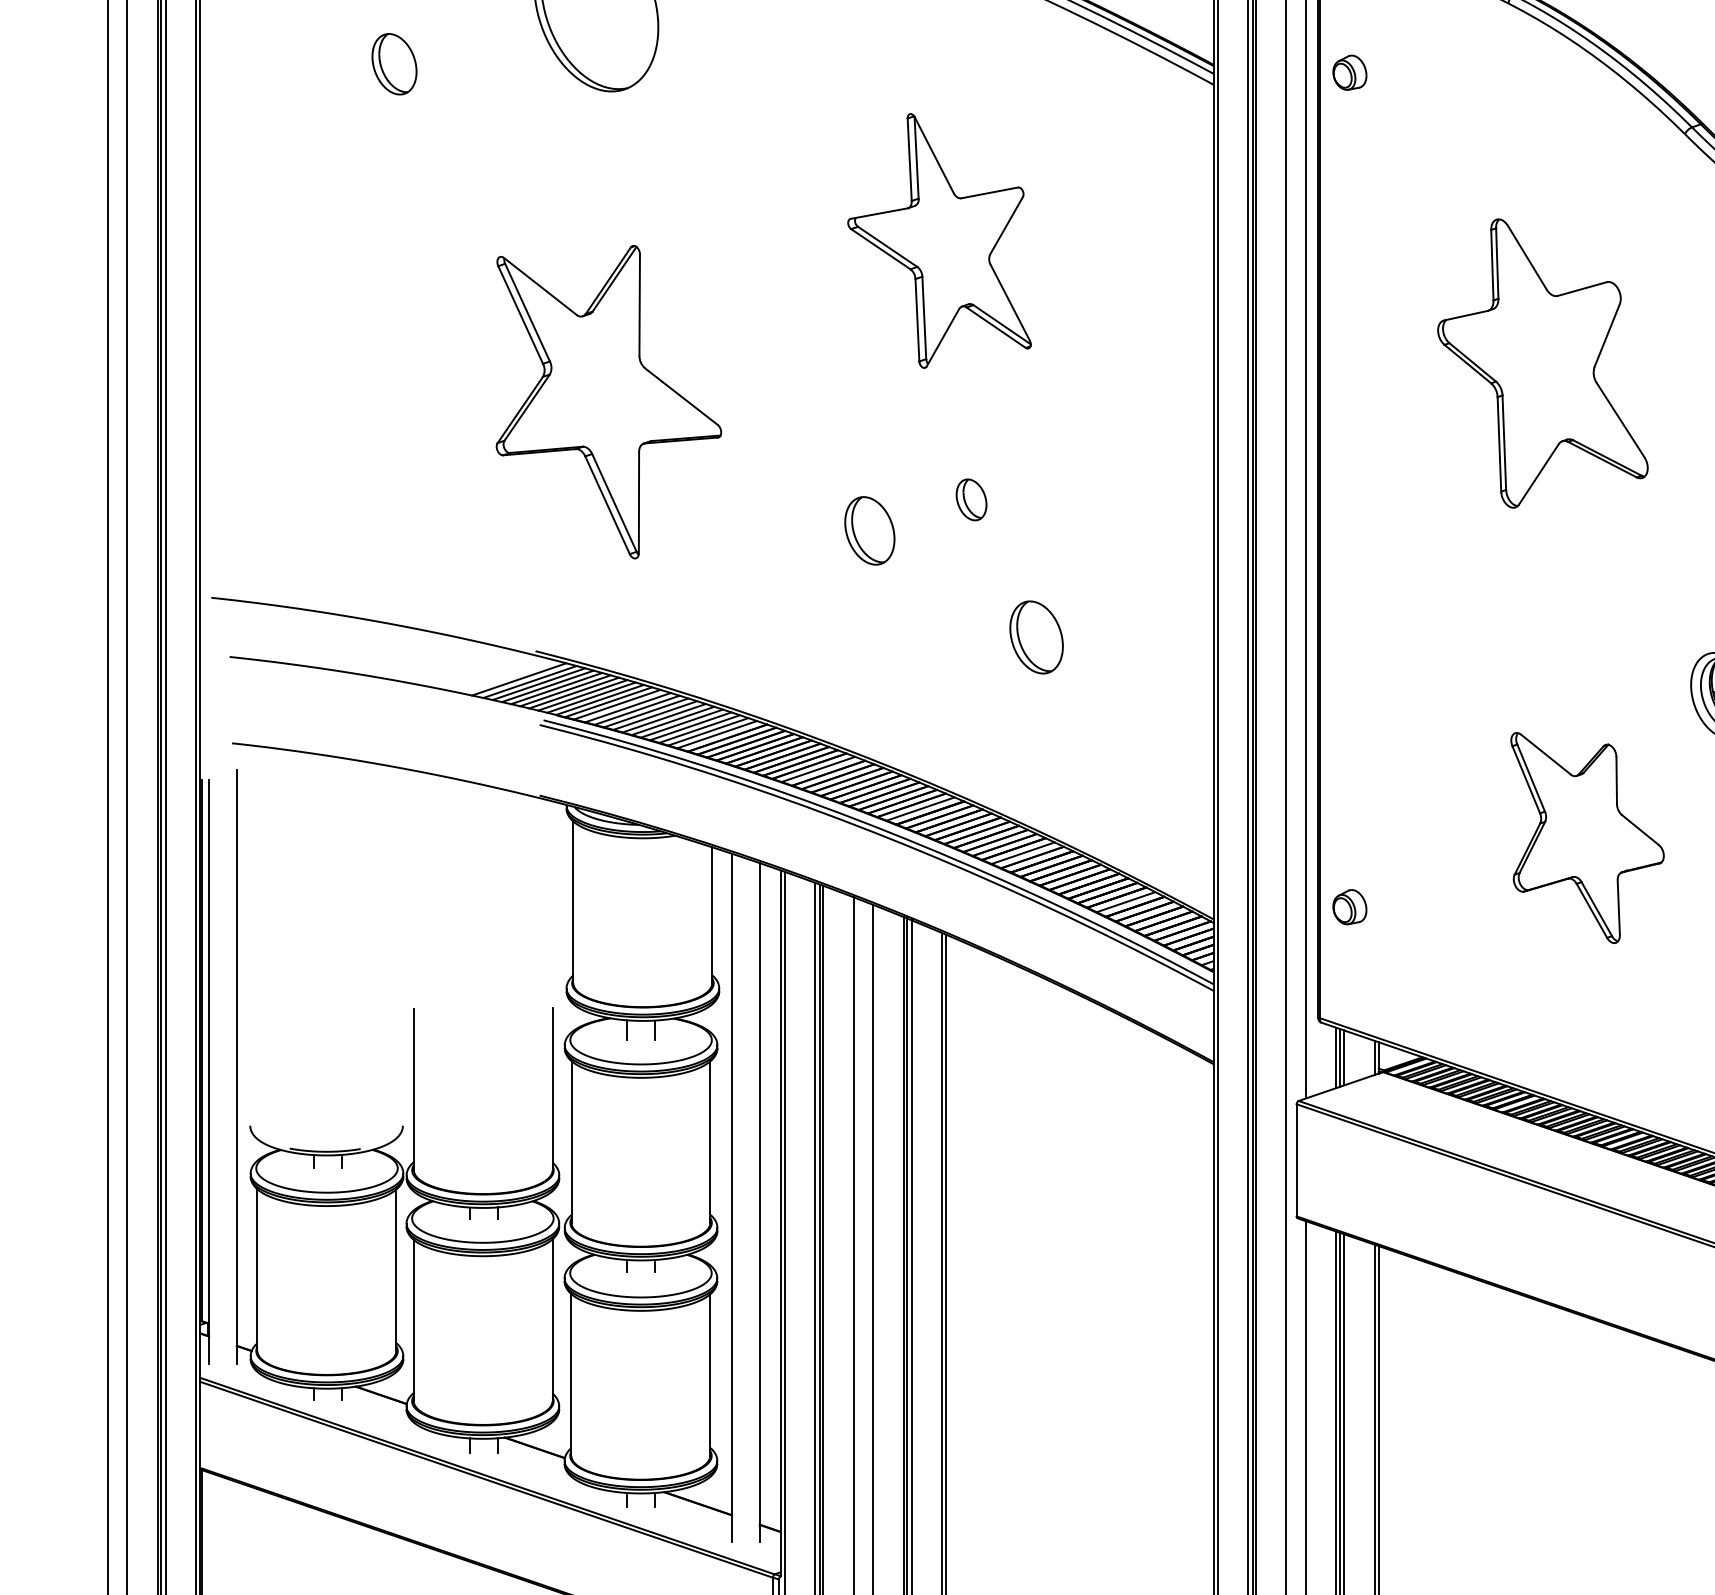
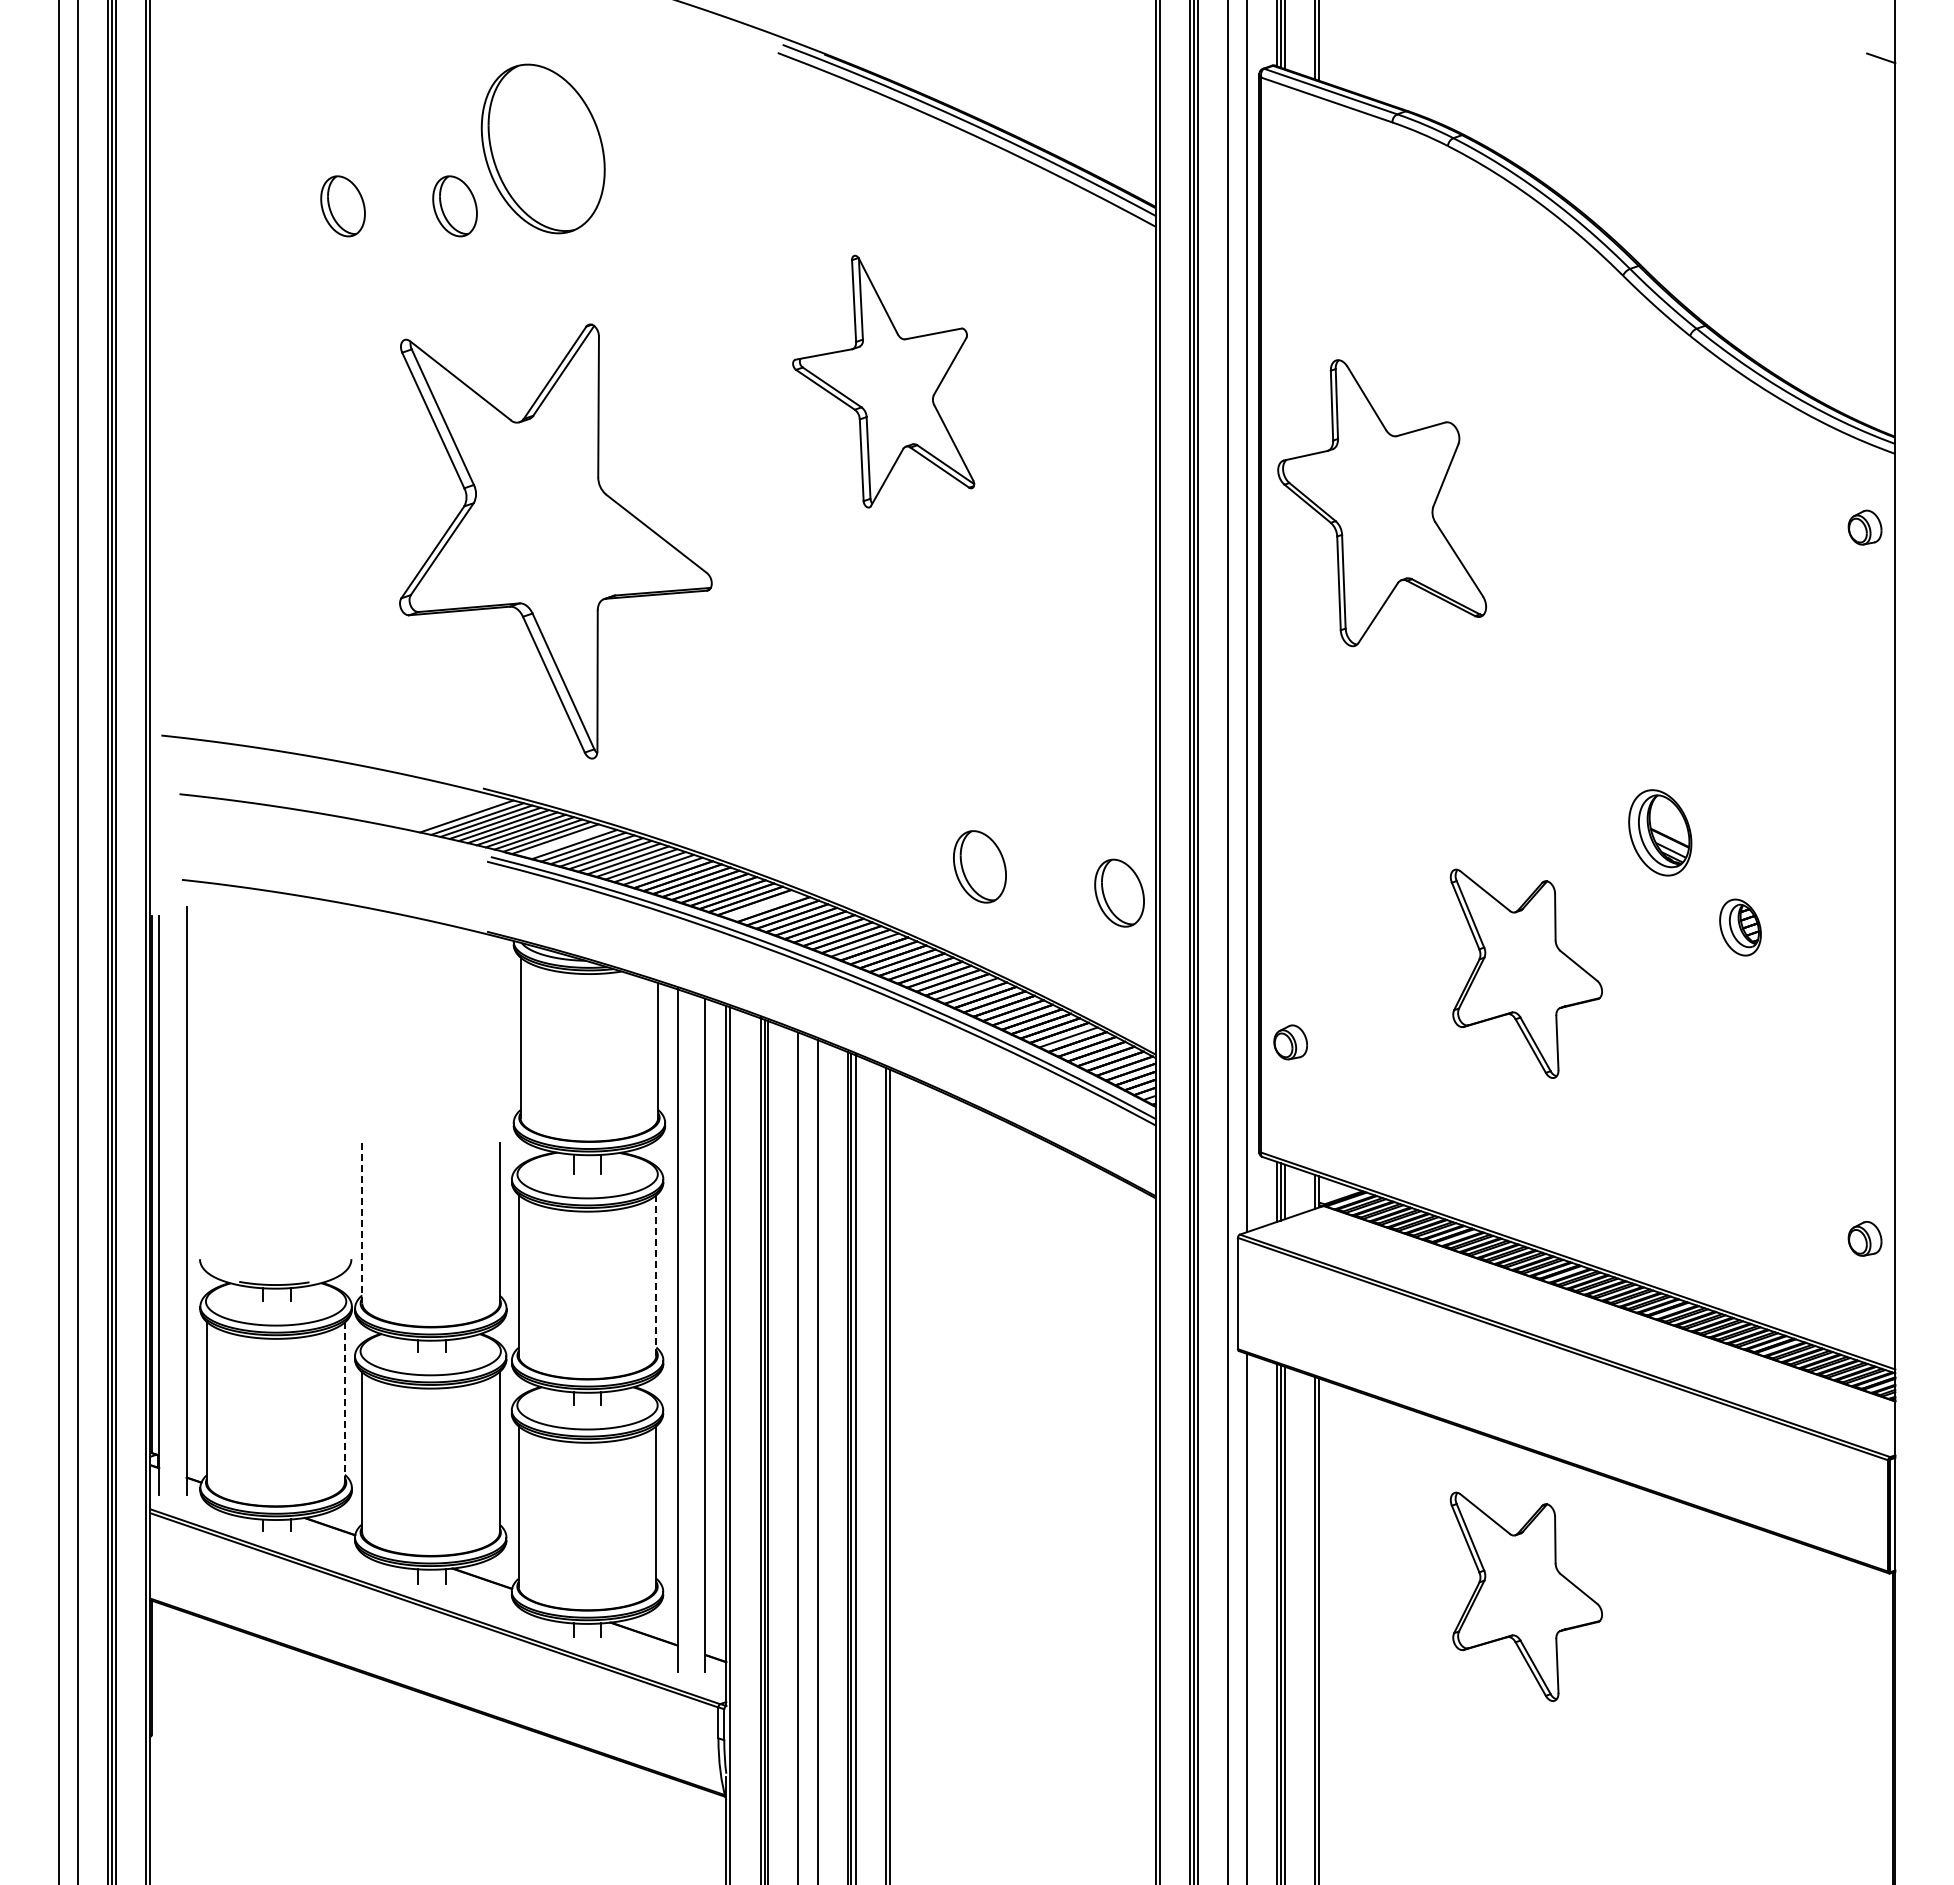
part: (506, 64) -> (454, 206), added
part: (1349, 72) -> (1290, 214), removed
part: (1542, 363) -> (1381, 503), moved
part: (608, 402) -> (555, 541), size x1.4
part: (971, 499) -> (915, 638), removed
part: (869, 530) -> (1119, 892), moved
part: (1036, 637) -> (979, 866), moved
line: (616, 704) -> (563, 841), removed
line: (818, 769) -> (763, 905), removed
line: (414, 1089) -> (362, 1223), solid -> dashed
line: (710, 1141) -> (656, 1274), solid -> dashed
line: (395, 1270) -> (344, 1402), solid -> dashed
part: (1586, 1465) -> (1525, 1596), added

